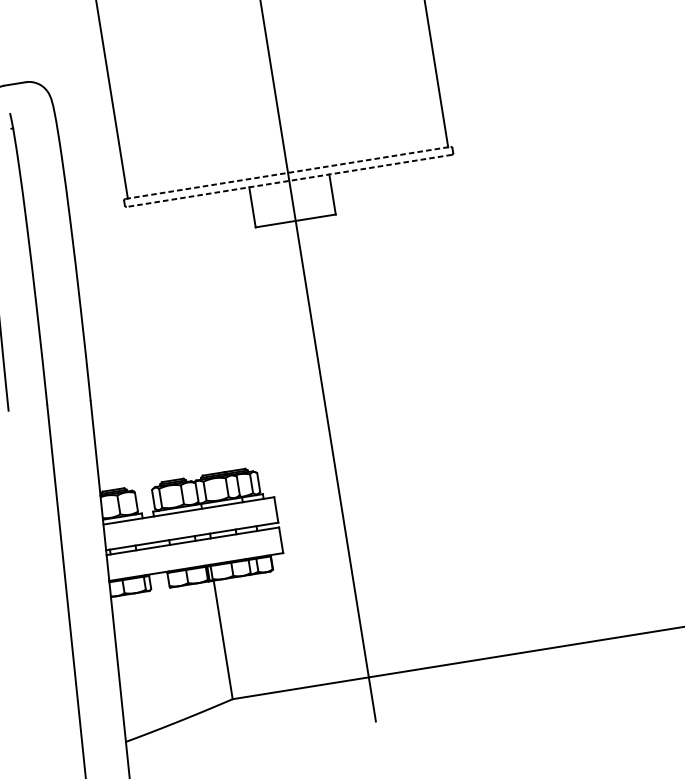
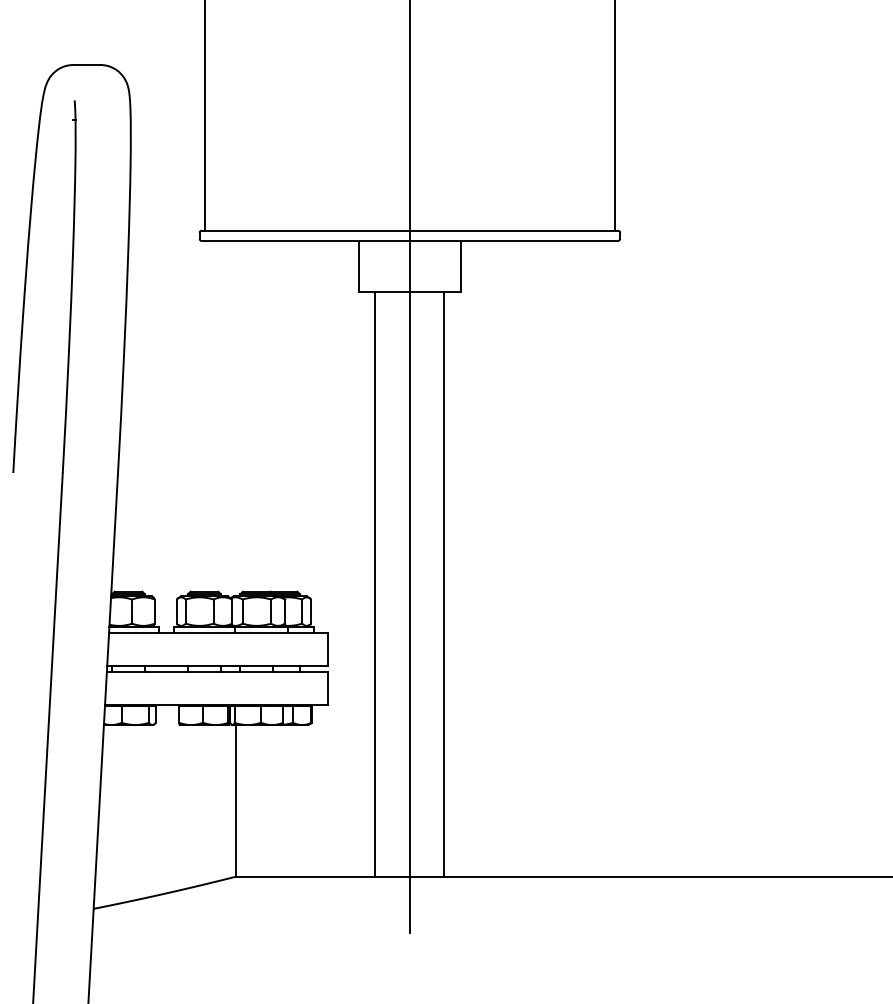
line: (288, 172) -> (410, 230), dashed -> solid
line: (288, 180) -> (409, 240), dashed -> solid
line: (359, 444) -> (444, 584), added
line: (305, 453) -> (375, 584), added

